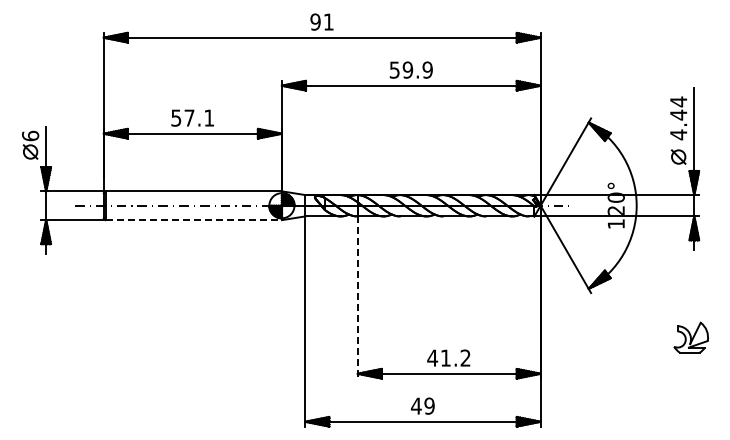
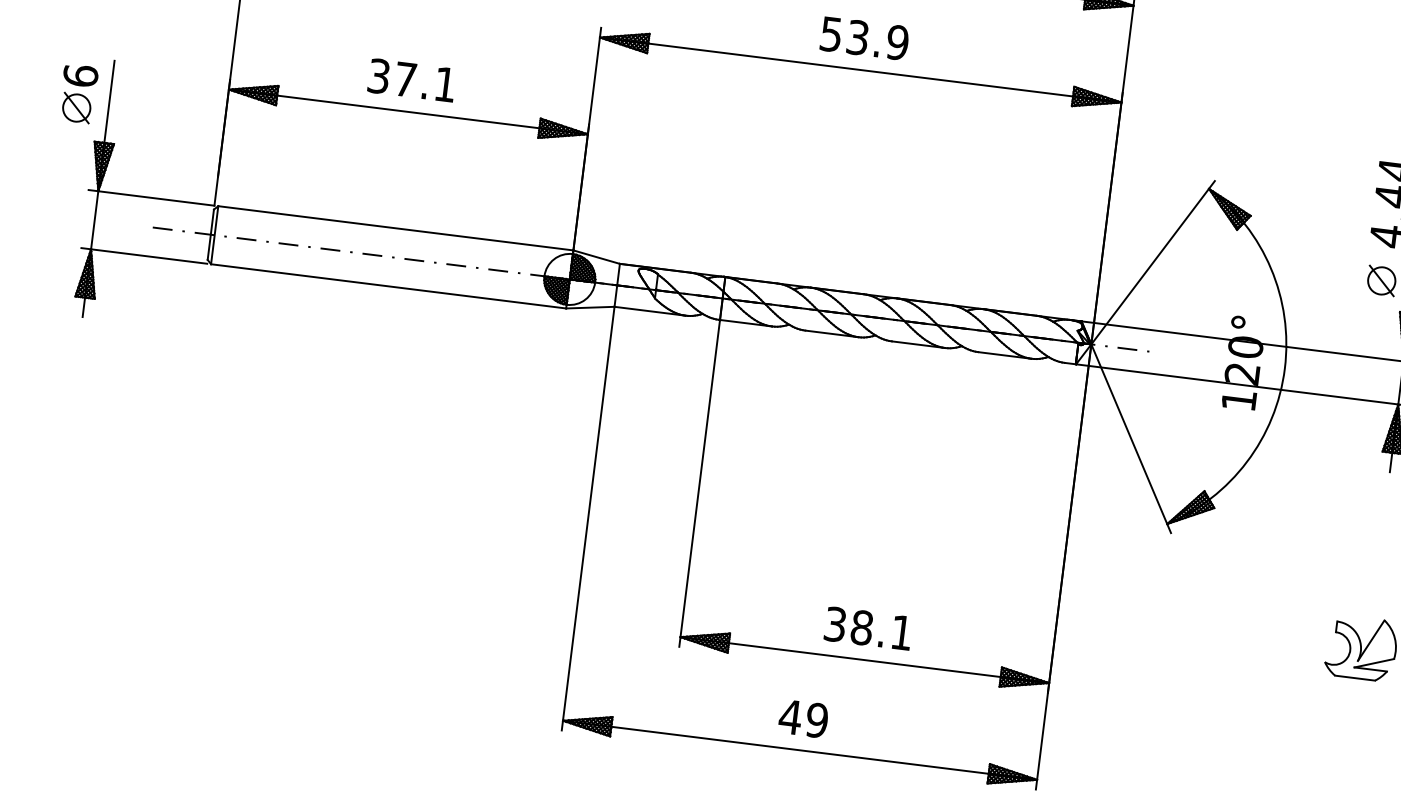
text: (407, 69) -> (857, 36), 59.9 -> 53.9
text: (176, 117) -> (379, 75), 57.1 -> 37.1
line: (194, 220) -> (389, 287), dashed -> solid
line: (357, 297) -> (699, 483), dashed -> solid
text: (448, 357) -> (867, 627), 41.2 -> 38.1

